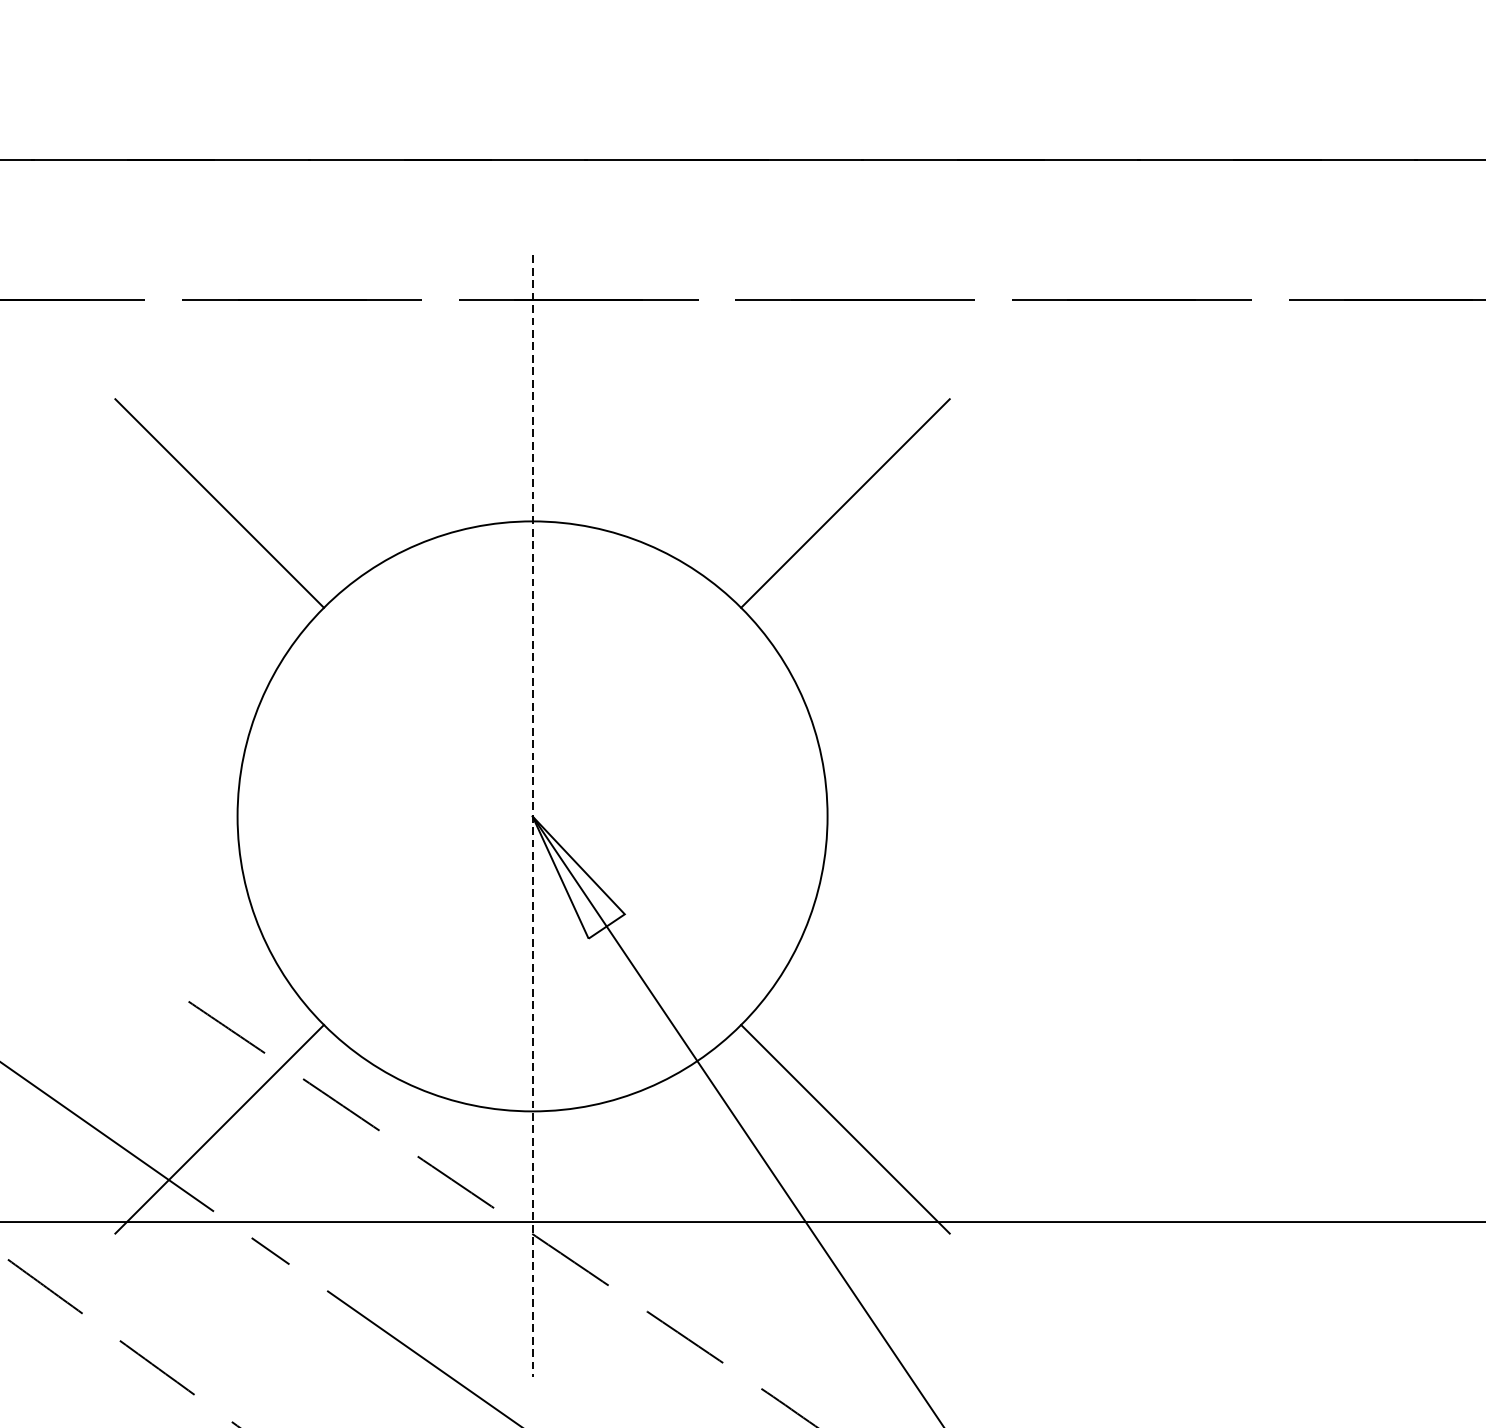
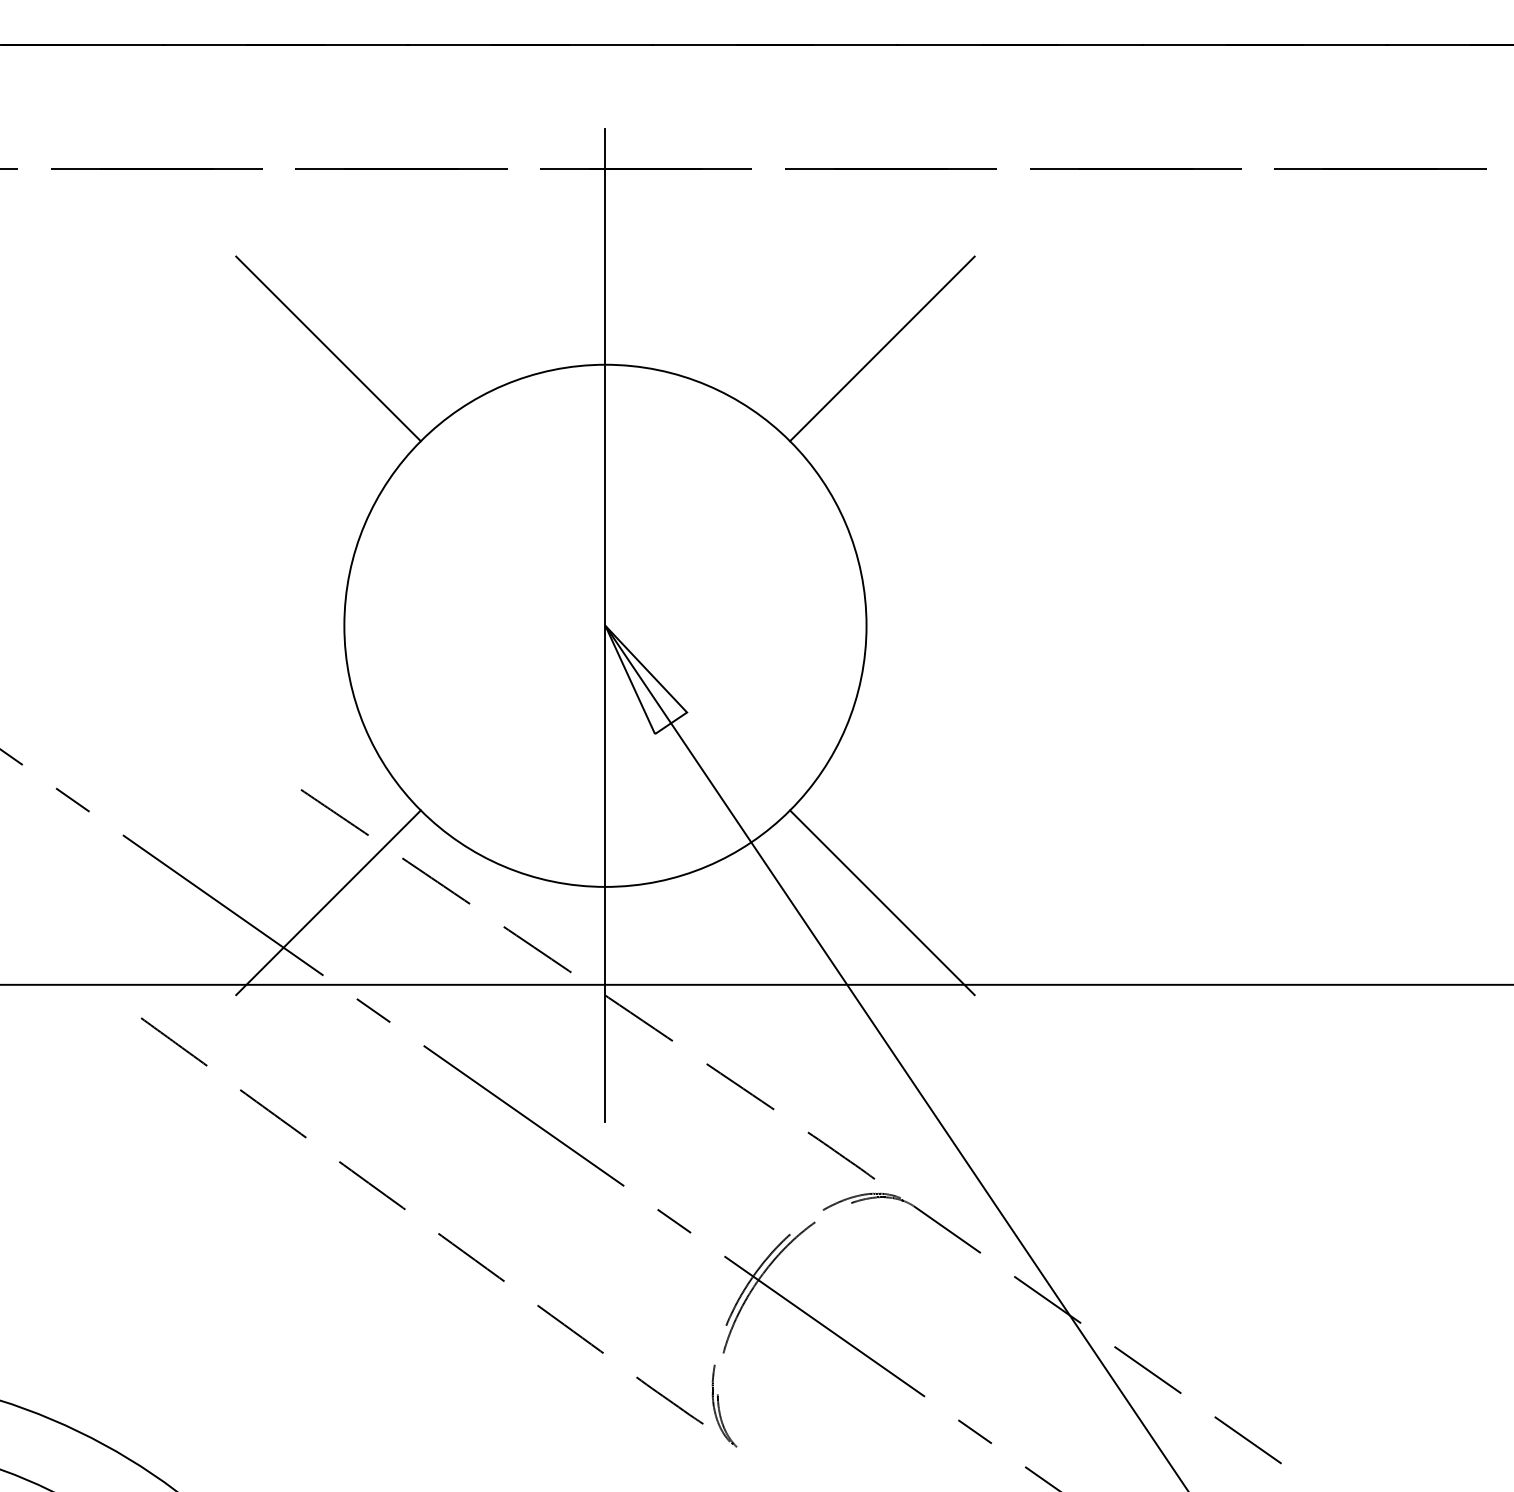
line: (532, 816) -> (605, 625), dashed -> solid

